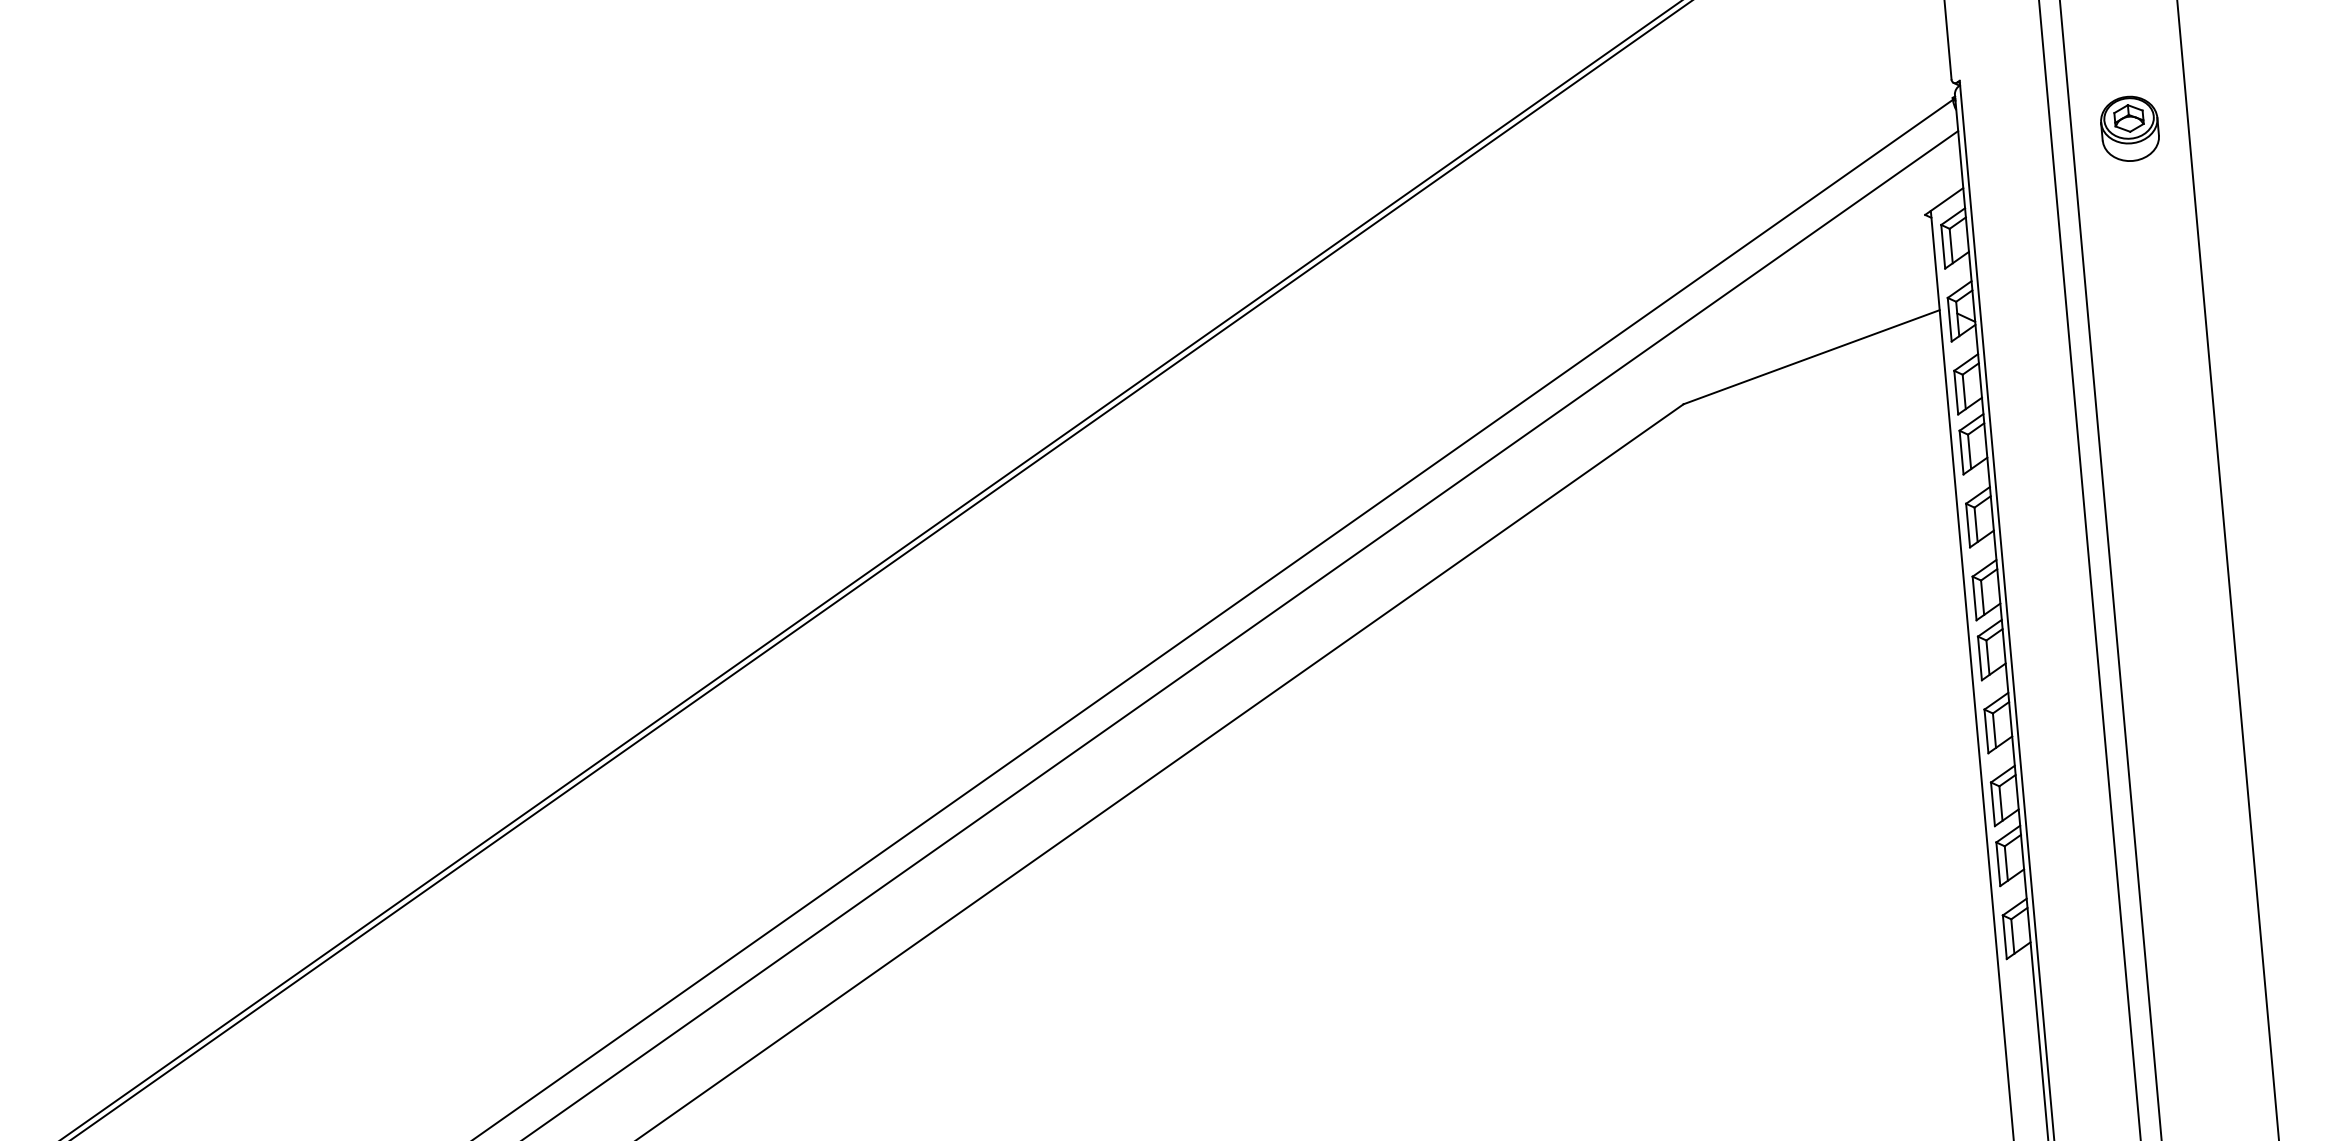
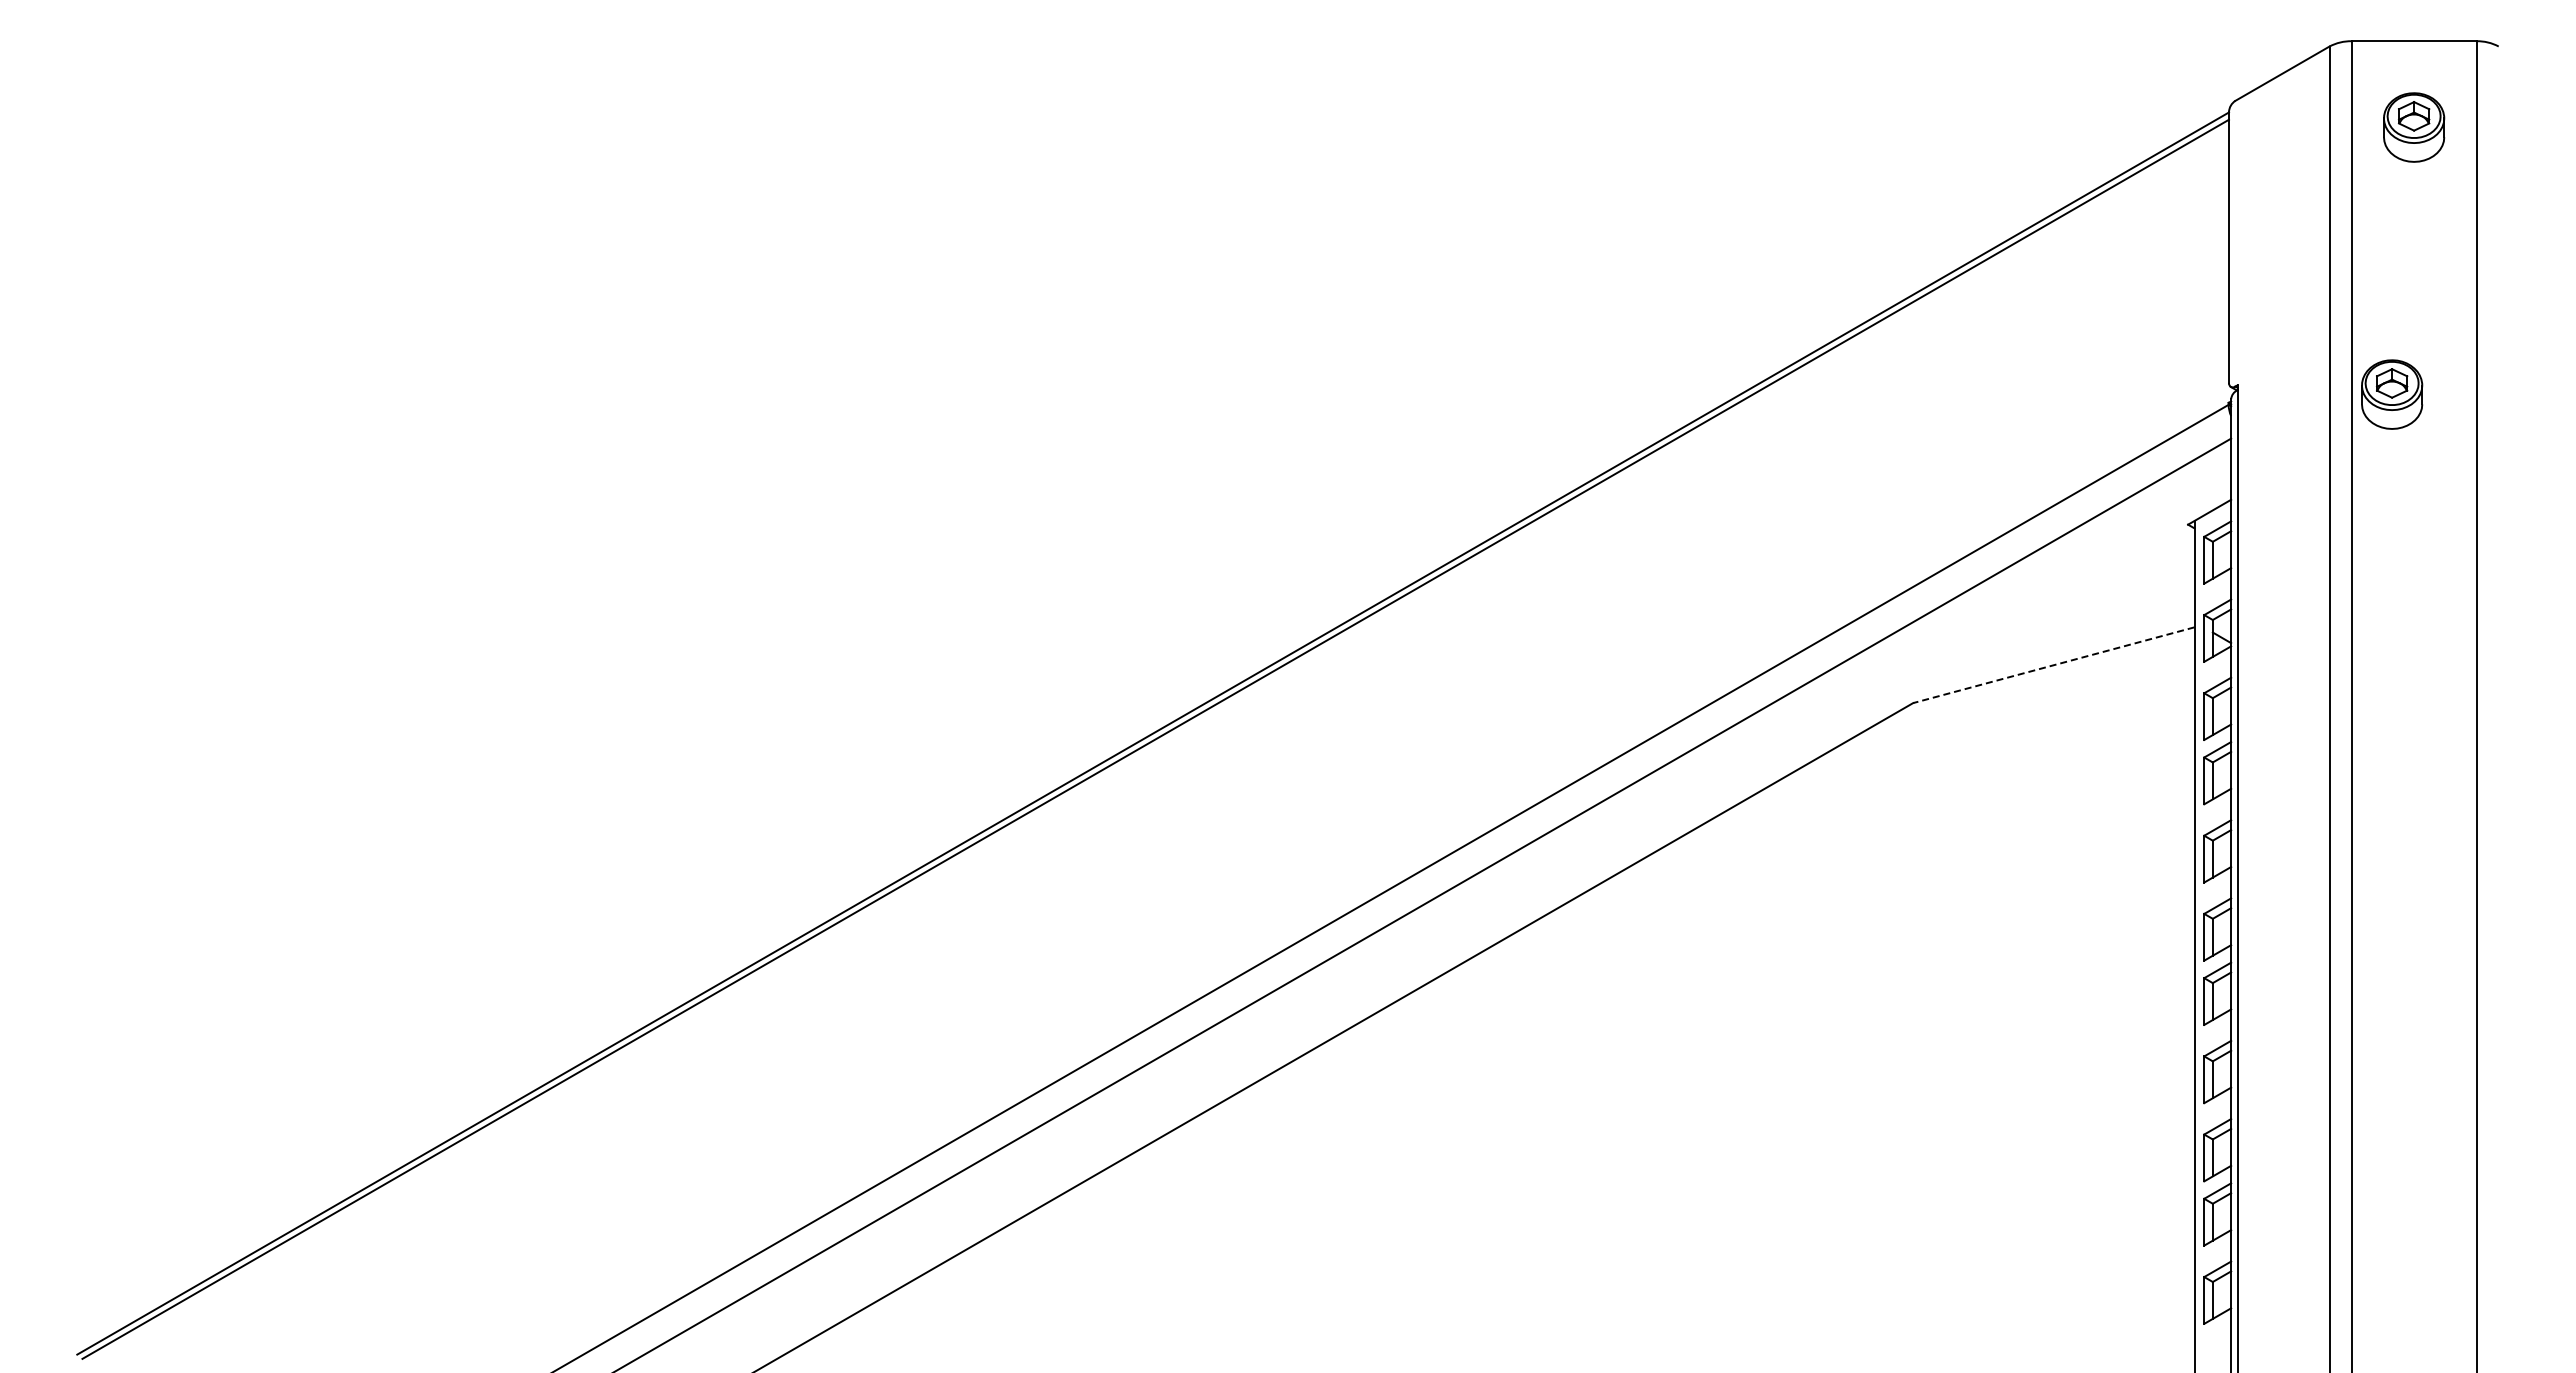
part: (2130, 128) -> (2392, 394), moved
line: (1811, 357) -> (2053, 665), solid -> dashed

